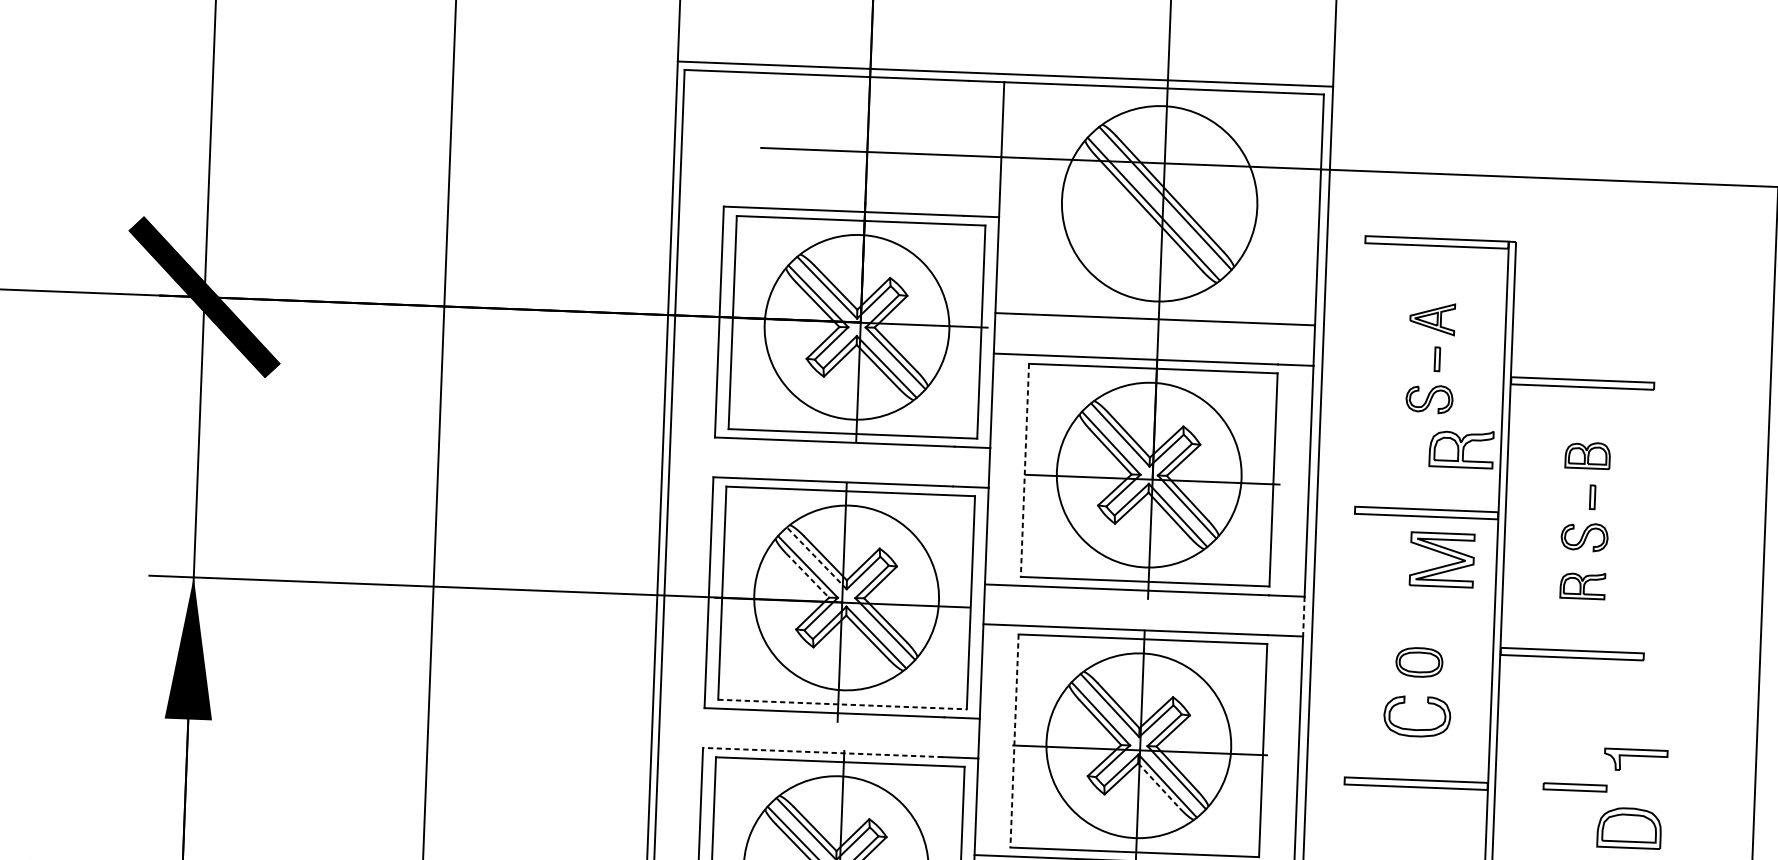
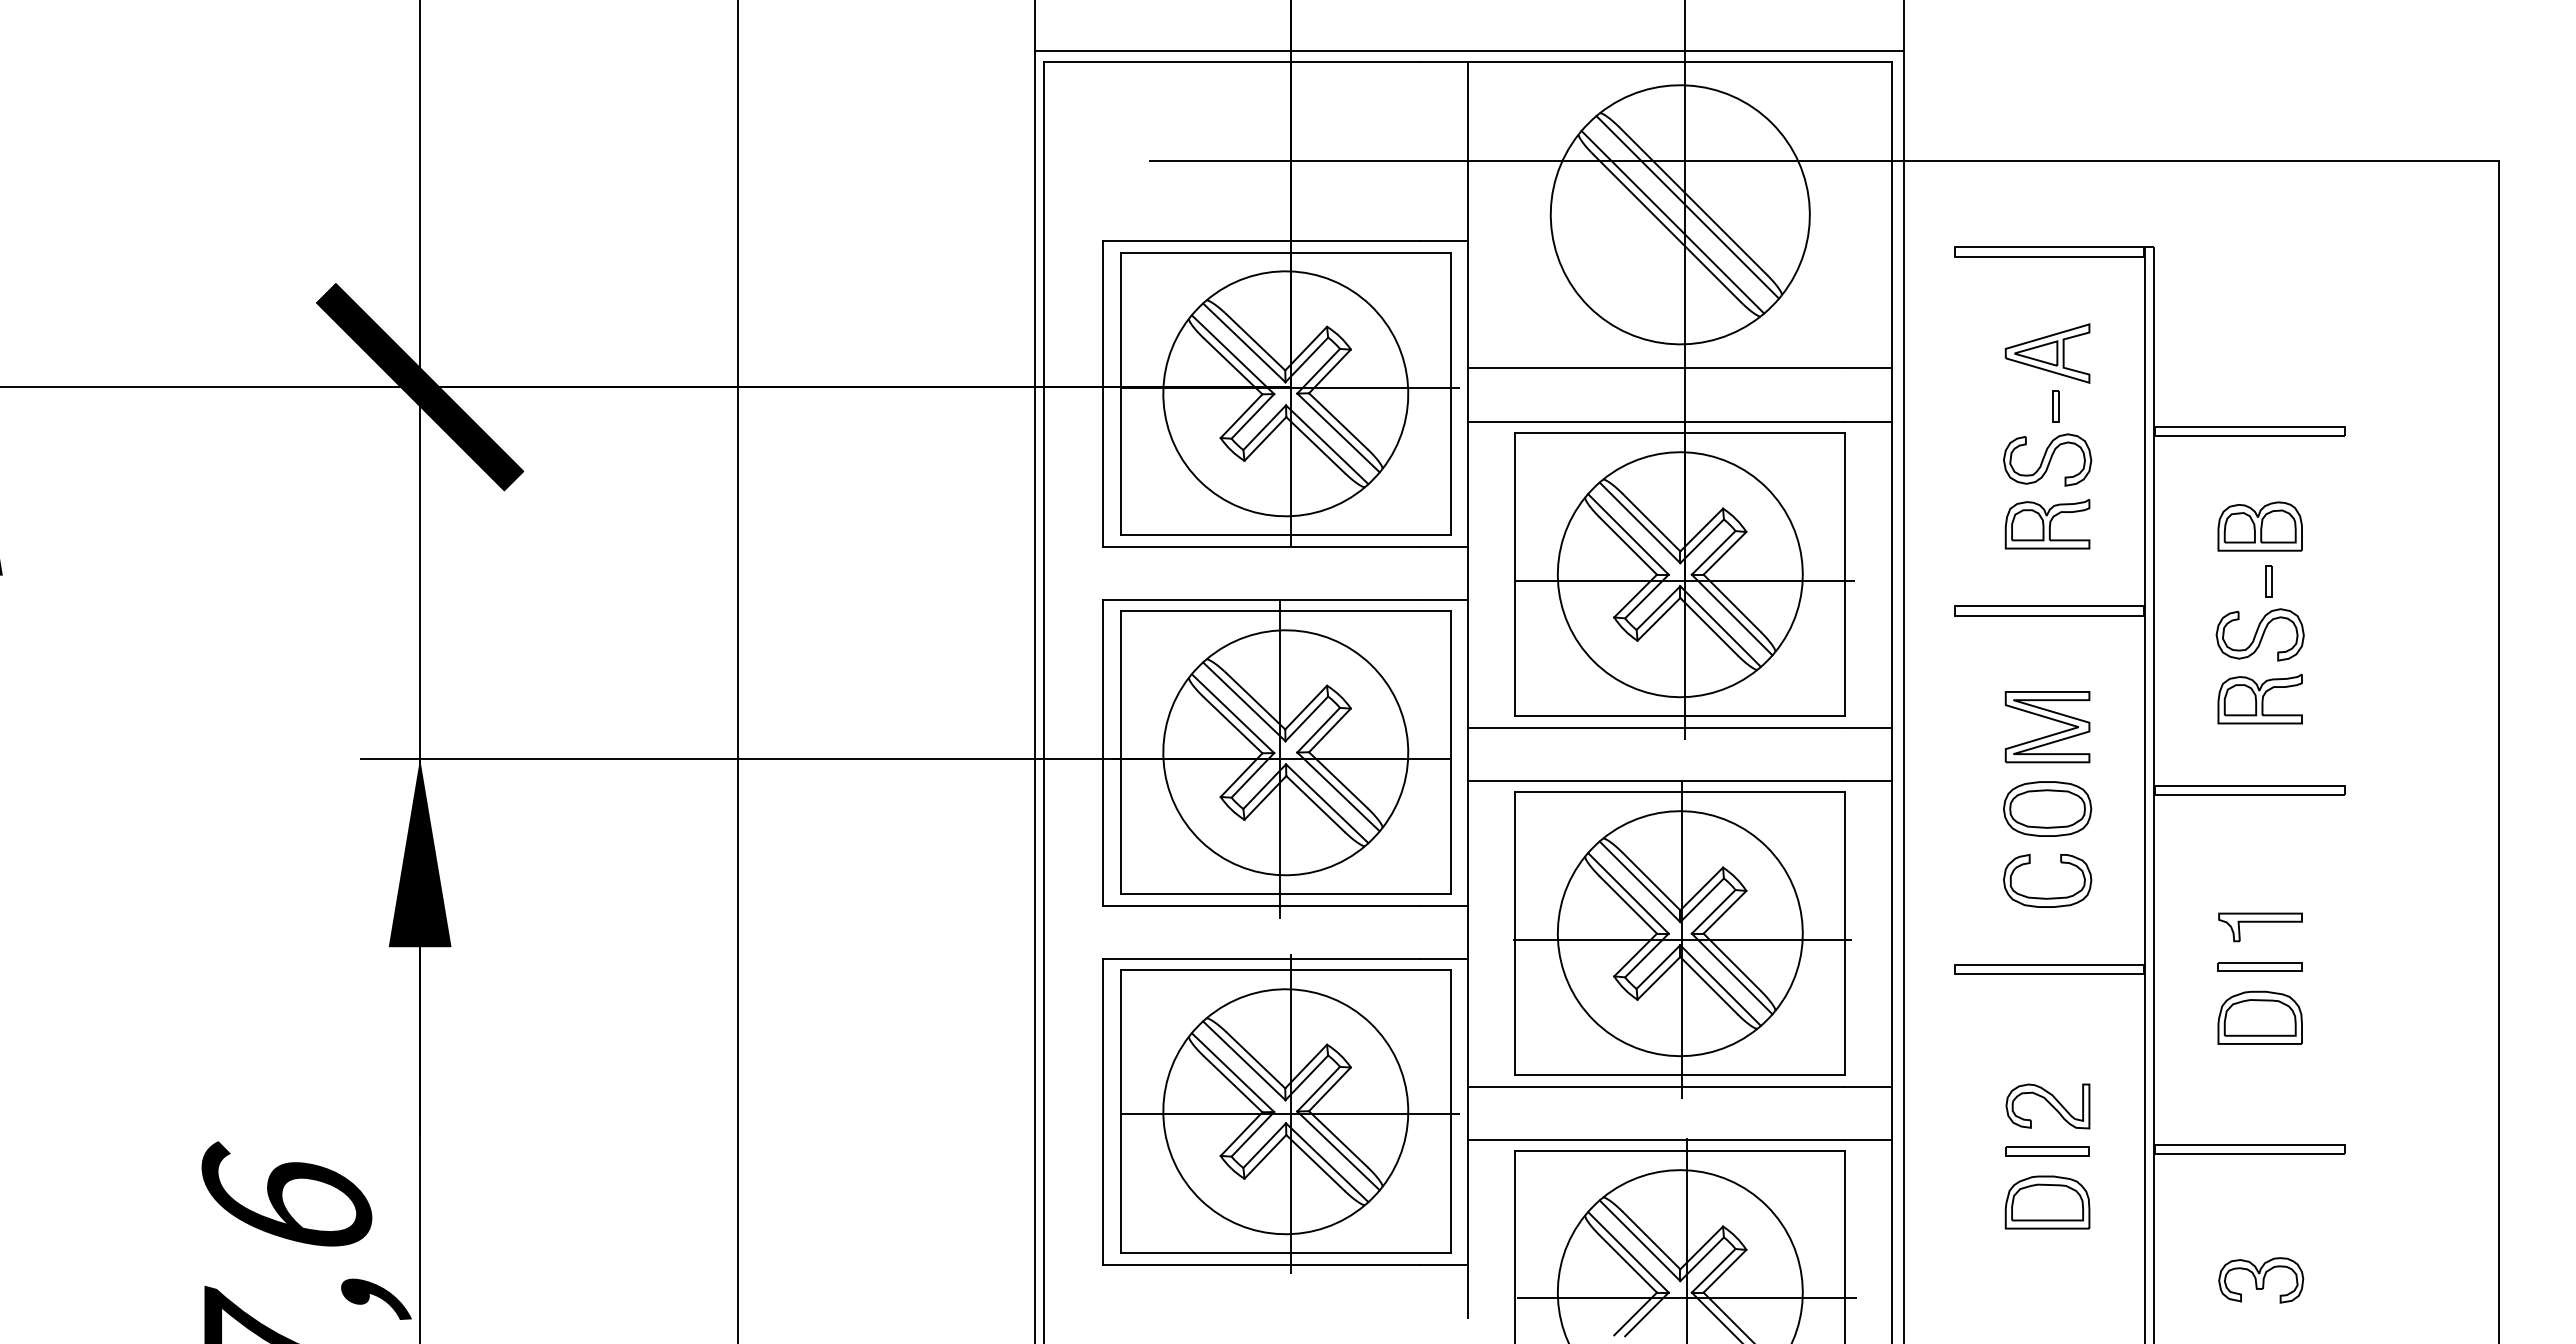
part: (1432, 319) -> (2047, 353), size x1.43
part: (1429, 398) -> (2047, 459), size x1.43
part: (1461, 449) -> (2047, 524), moved
part: (1587, 455) -> (2259, 526), size x1.43
line: (1024, 470) -> (1515, 575), dashed -> solid
part: (1584, 537) -> (2259, 634), size x1.43
line: (816, 558) -> (1243, 701), dashed -> solid
part: (1444, 565) -> (2050, 734), moved
line: (807, 575) -> (1233, 725), dashed -> solid
part: (1582, 585) -> (2259, 698), size x1.43
line: (1304, 616) -> (1892, 754), dashed -> solid
part: (1419, 662) -> (2047, 808), size x1.43
line: (842, 704) -> (1285, 894), dashed -> solid
line: (1014, 741) -> (1515, 934), dashed -> solid
line: (823, 752) -> (1262, 958), dashed -> solid
part: (1636, 760) -> (2260, 927), moved
line: (1158, 785) -> (1708, 985), dashed -> solid
part: (1628, 827) -> (2259, 1017), moved

